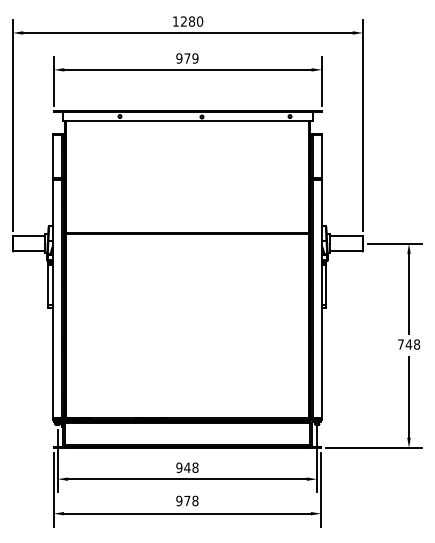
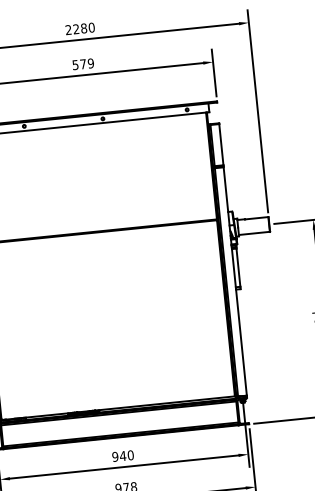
text: (175, 21) -> (68, 30), 1280 -> 2280
text: (179, 58) -> (75, 65), 979 -> 579
text: (195, 467) -> (130, 455), 948 -> 940

